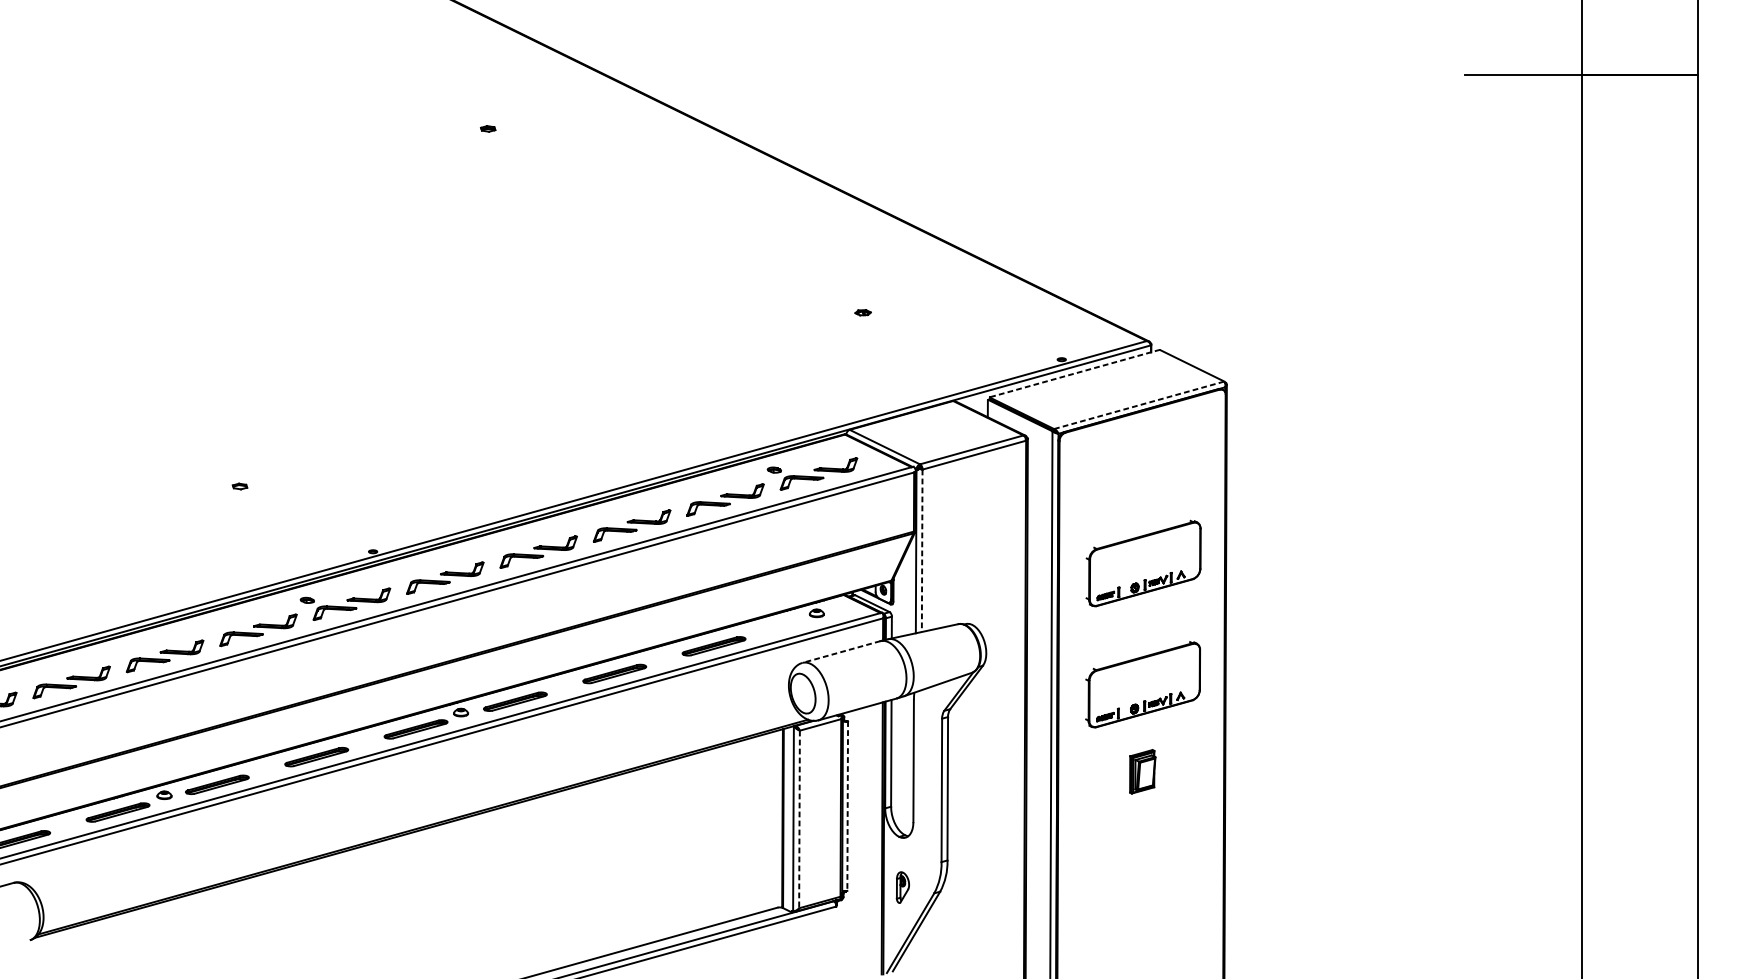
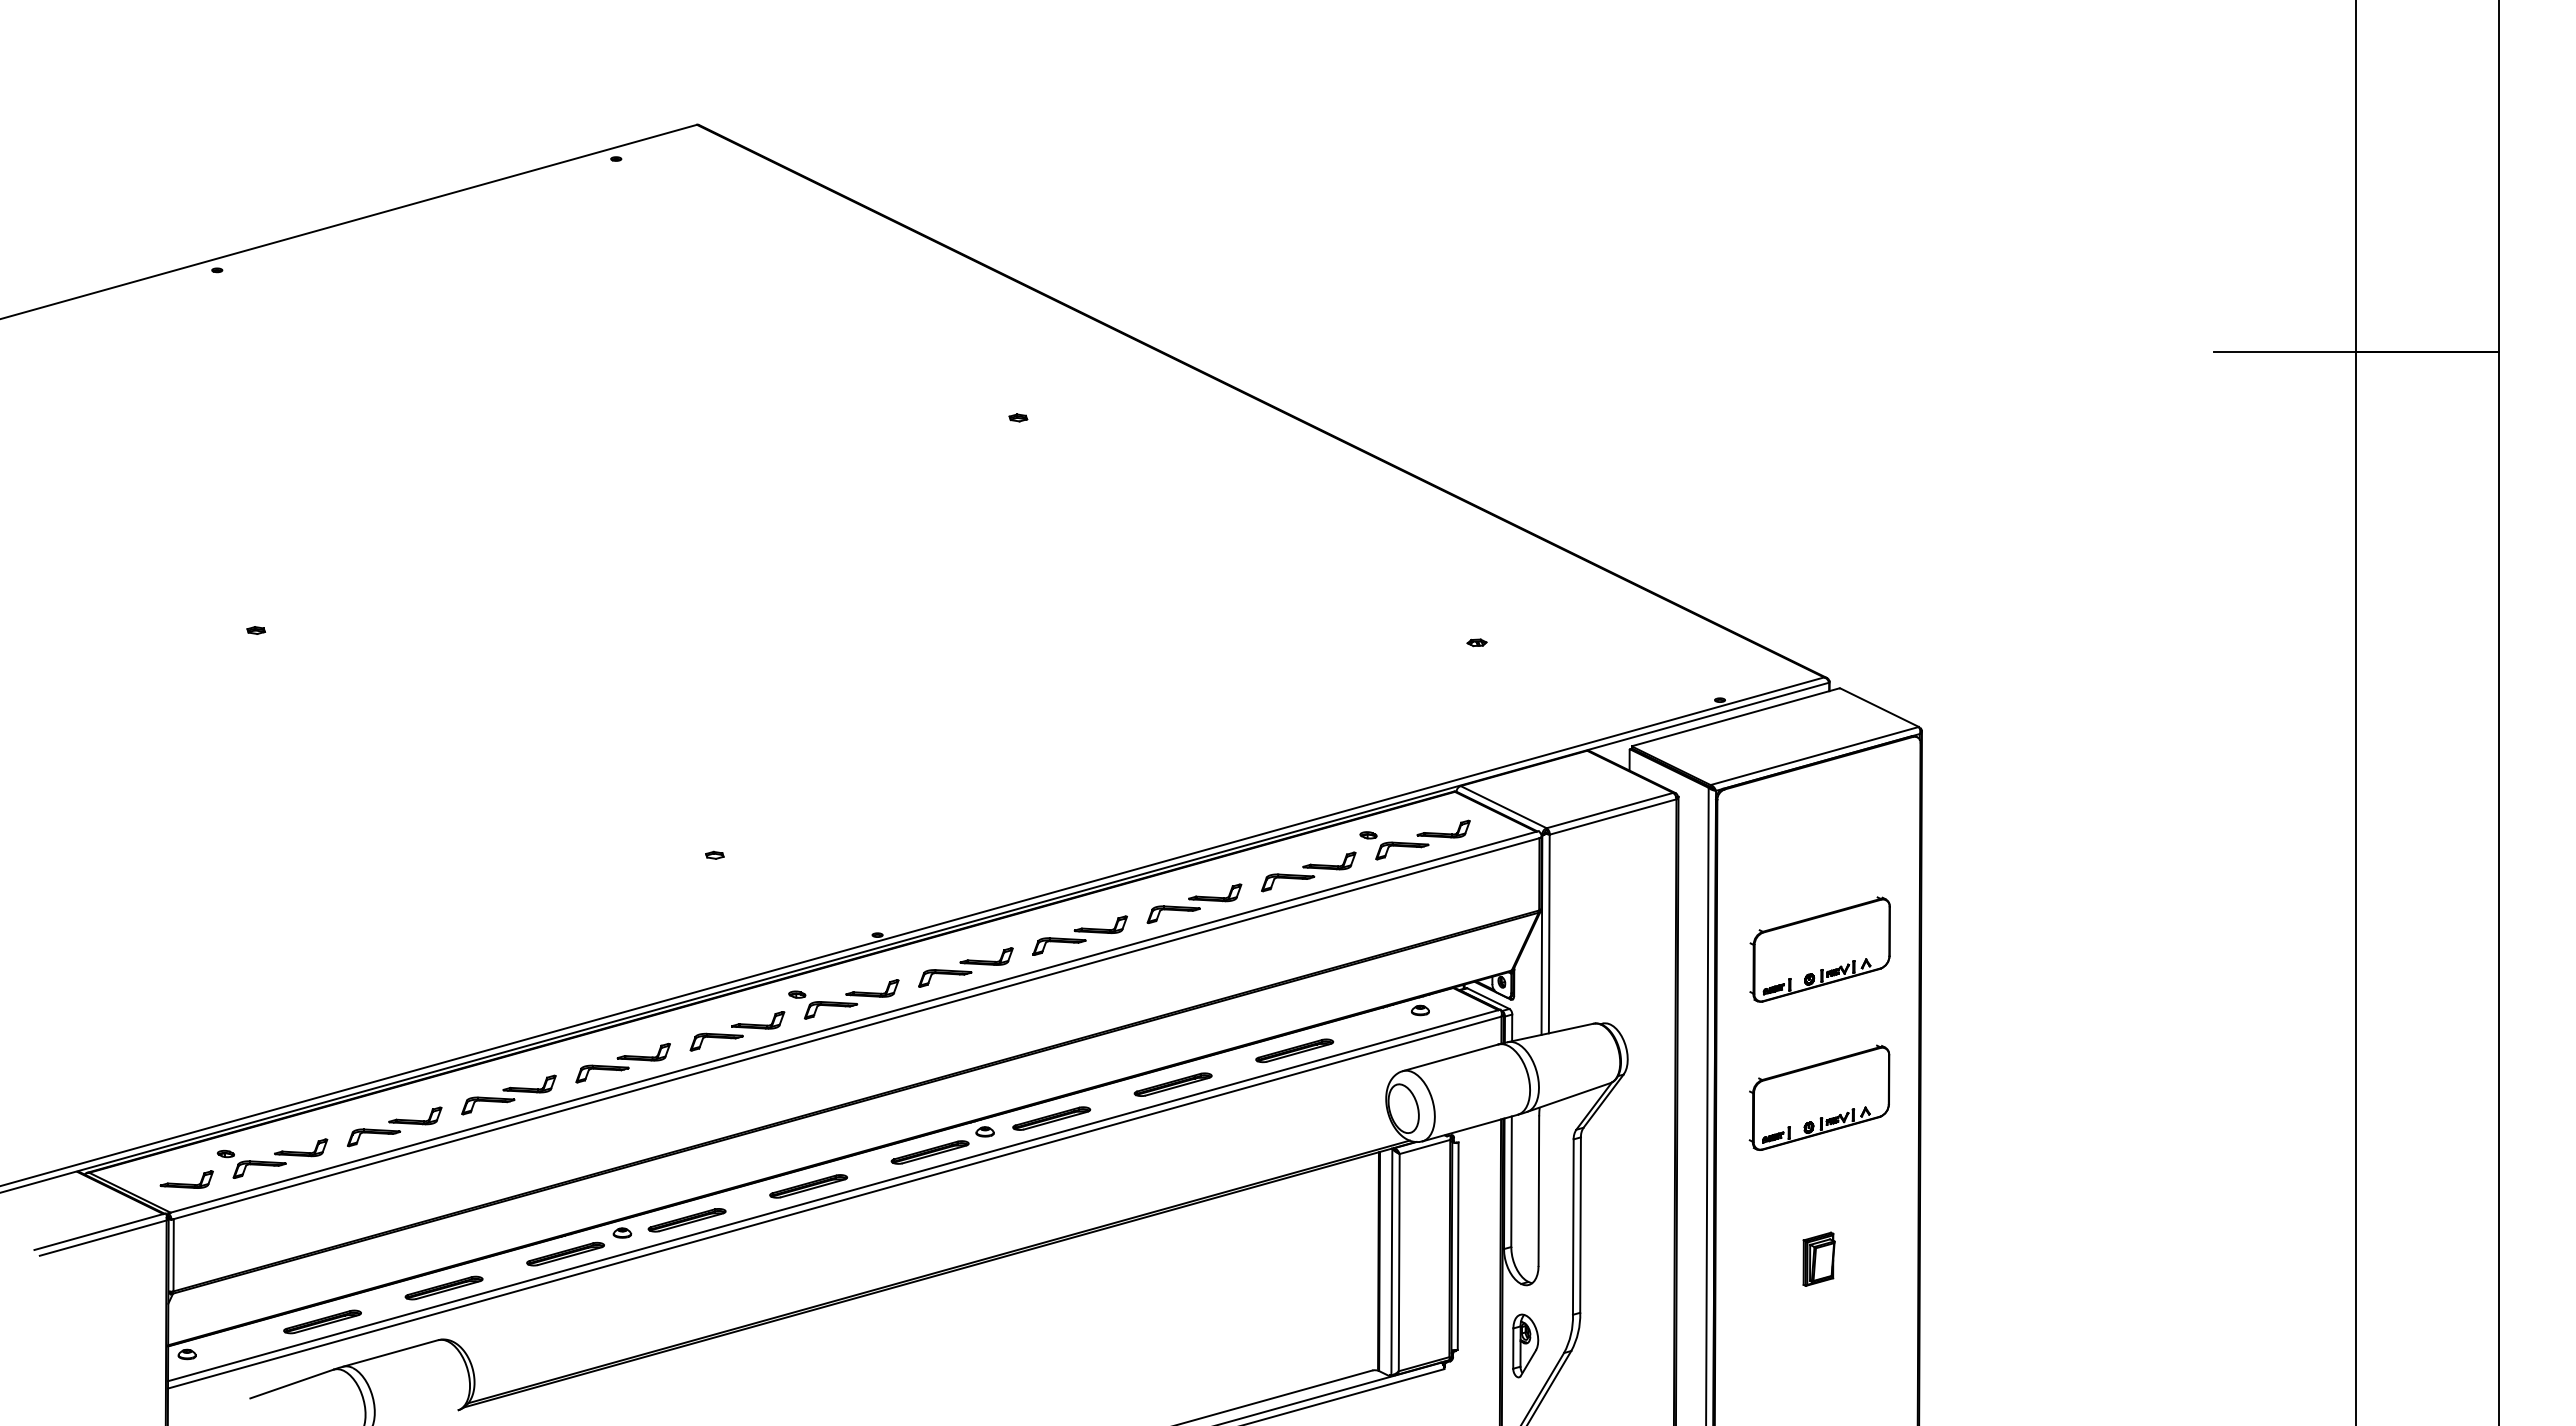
line: (1075, 373) -> (1736, 717), dashed -> solid
line: (1139, 404) -> (1815, 755), dashed -> solid
line: (922, 551) -> (1549, 934), dashed -> solid
line: (841, 651) -> (1450, 1057), dashed -> solid
part: (1142, 771) -> (1818, 1258), moved
line: (847, 806) -> (1458, 1246), dashed -> solid
line: (799, 819) -> (1399, 1262), dashed -> solid
part: (902, 887) -> (1525, 1345), size x1.67

